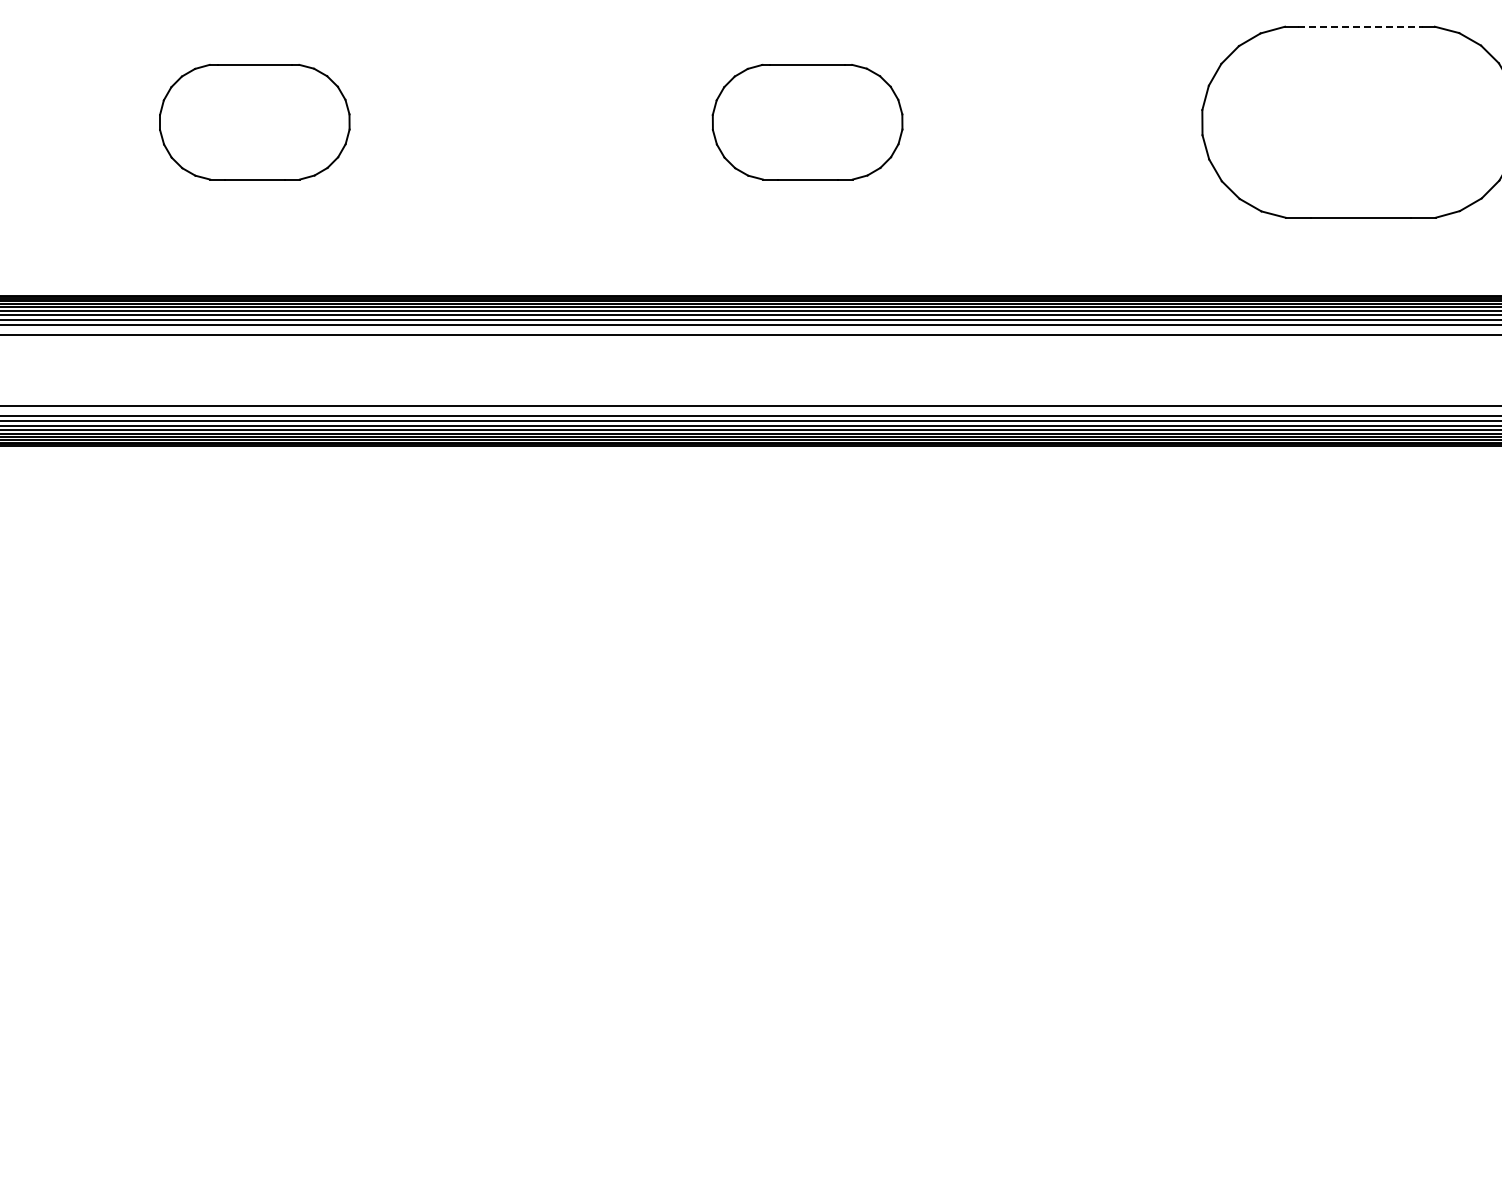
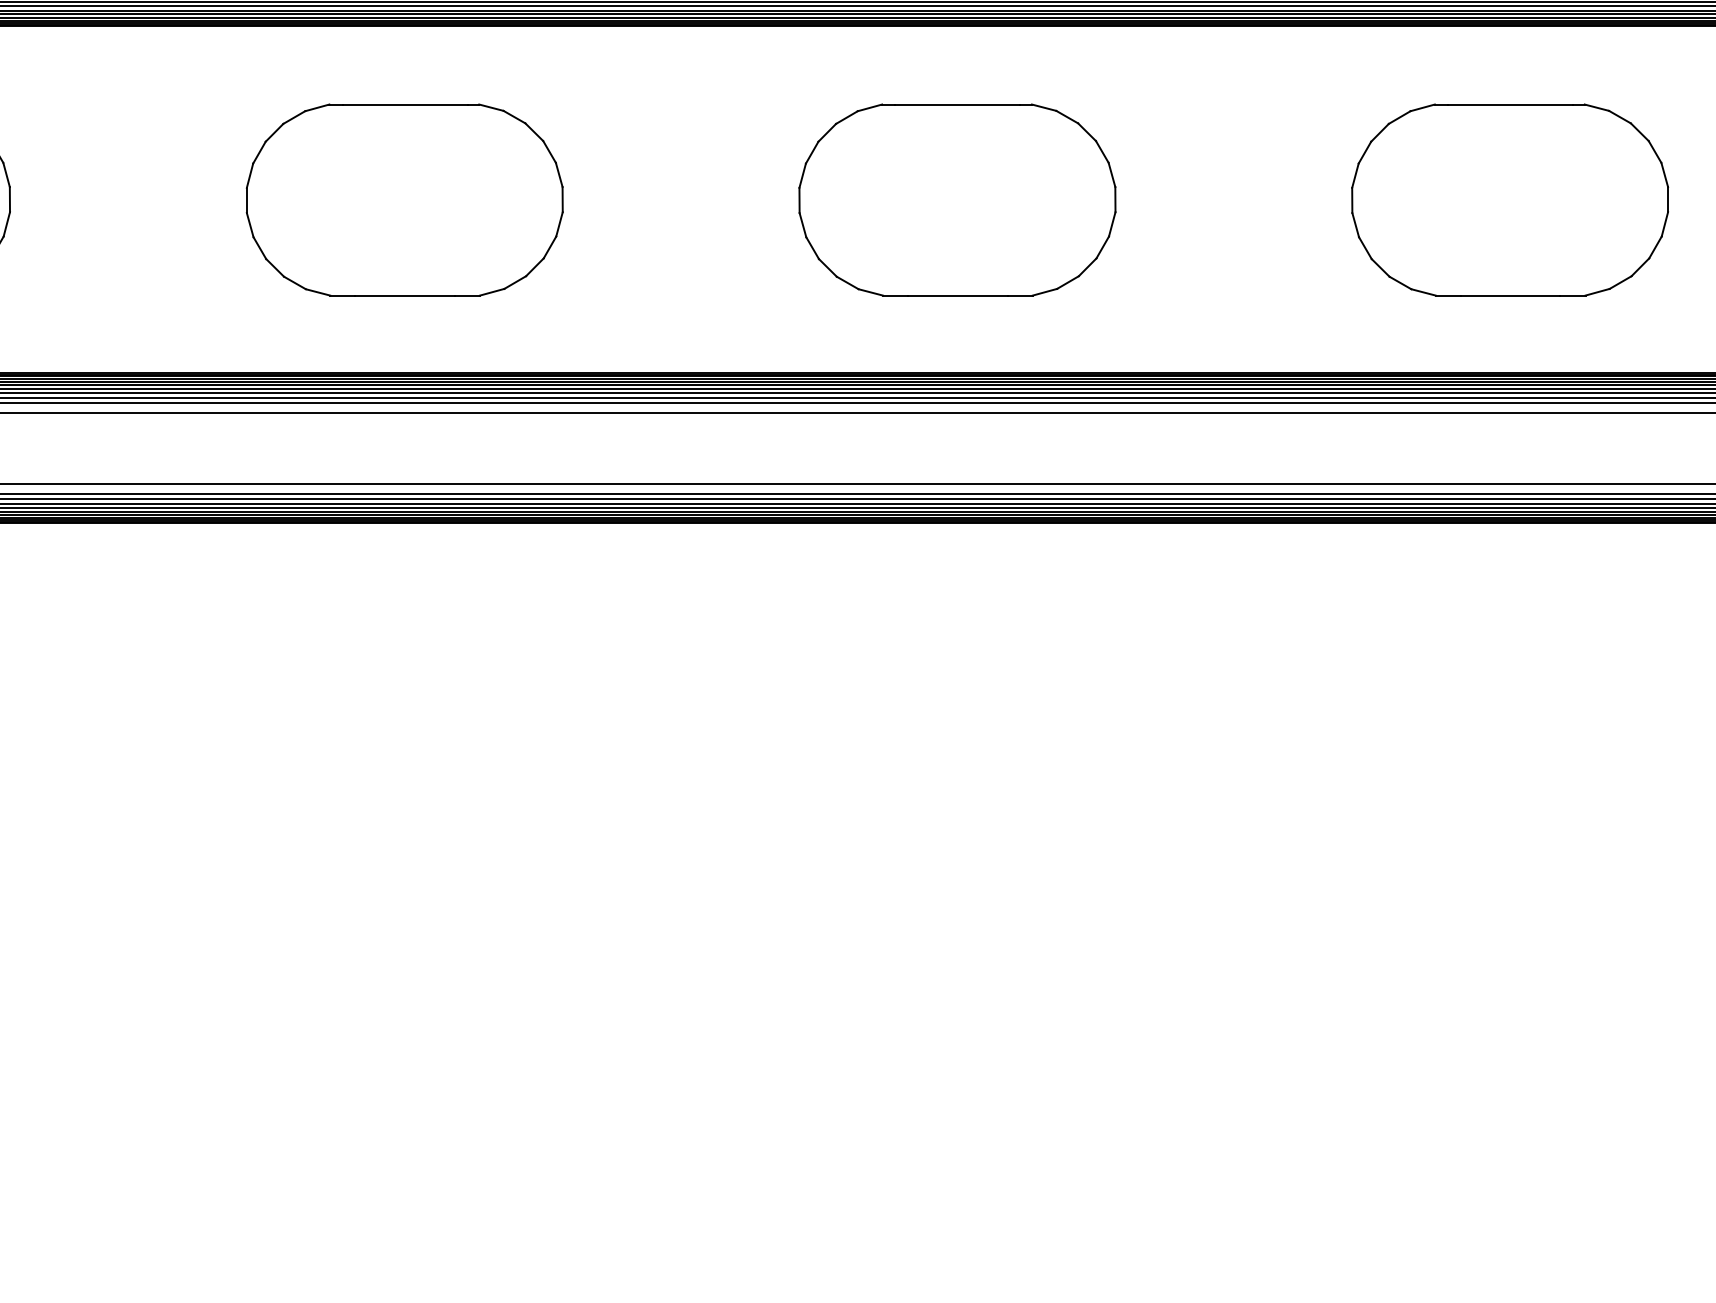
line: (1361, 26) -> (1511, 104), dashed -> solid
part: (254, 121) -> (404, 199), size x1.67
part: (807, 121) -> (957, 199), size x1.67

